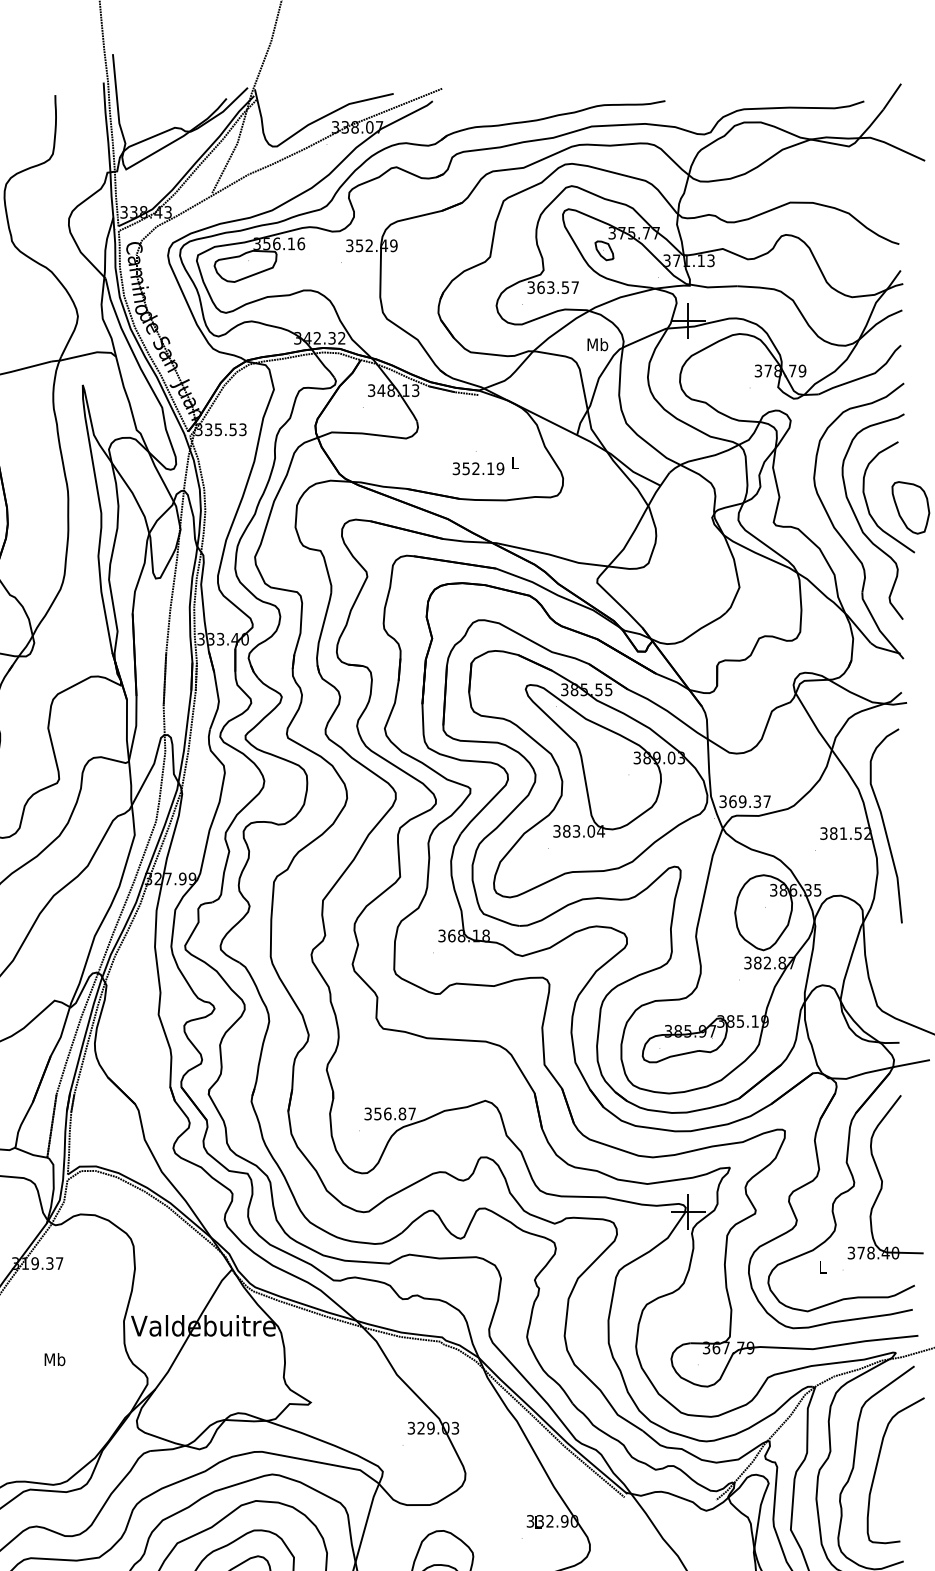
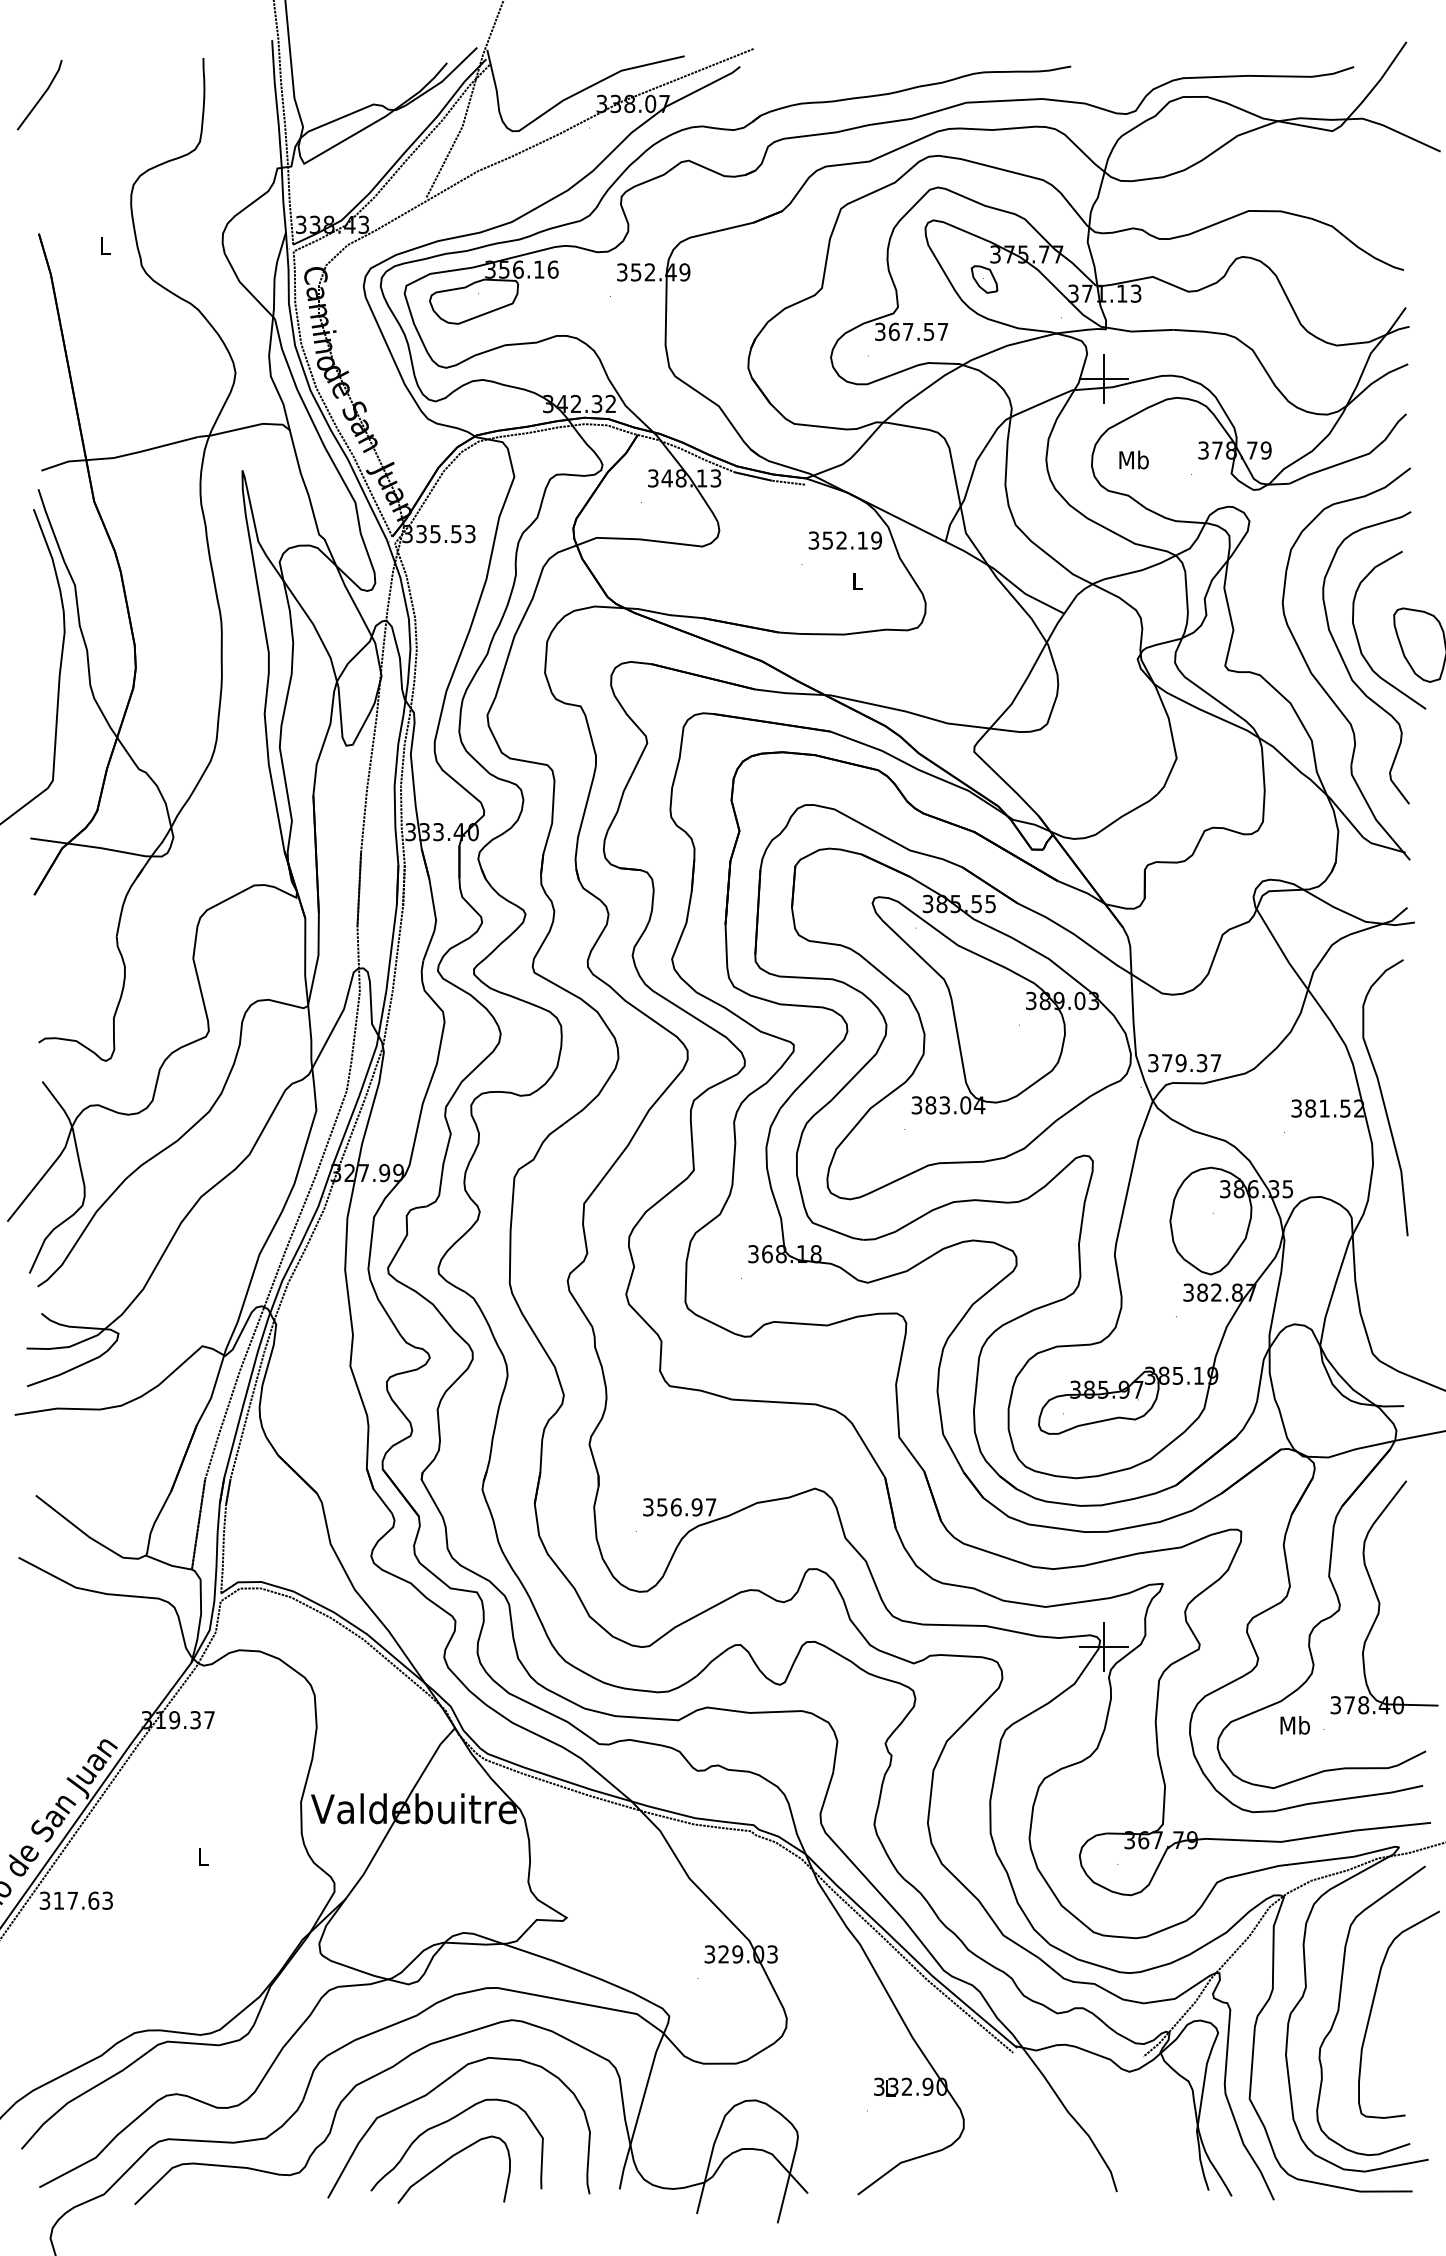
text: (551, 287) -> (908, 331), 363.57 -> 367.57
text: (597, 344) -> (1133, 459), moved
text: (478, 468) -> (845, 540), moved
text: (732, 801) -> (1166, 1063), 369.37 -> 379.37
text: (402, 1114) -> (696, 1507), 356.87 -> 356.97
text: (822, 1267) -> (1294, 1725), L -> Mb
text: (54, 1359) -> (202, 1856), Mb -> L

